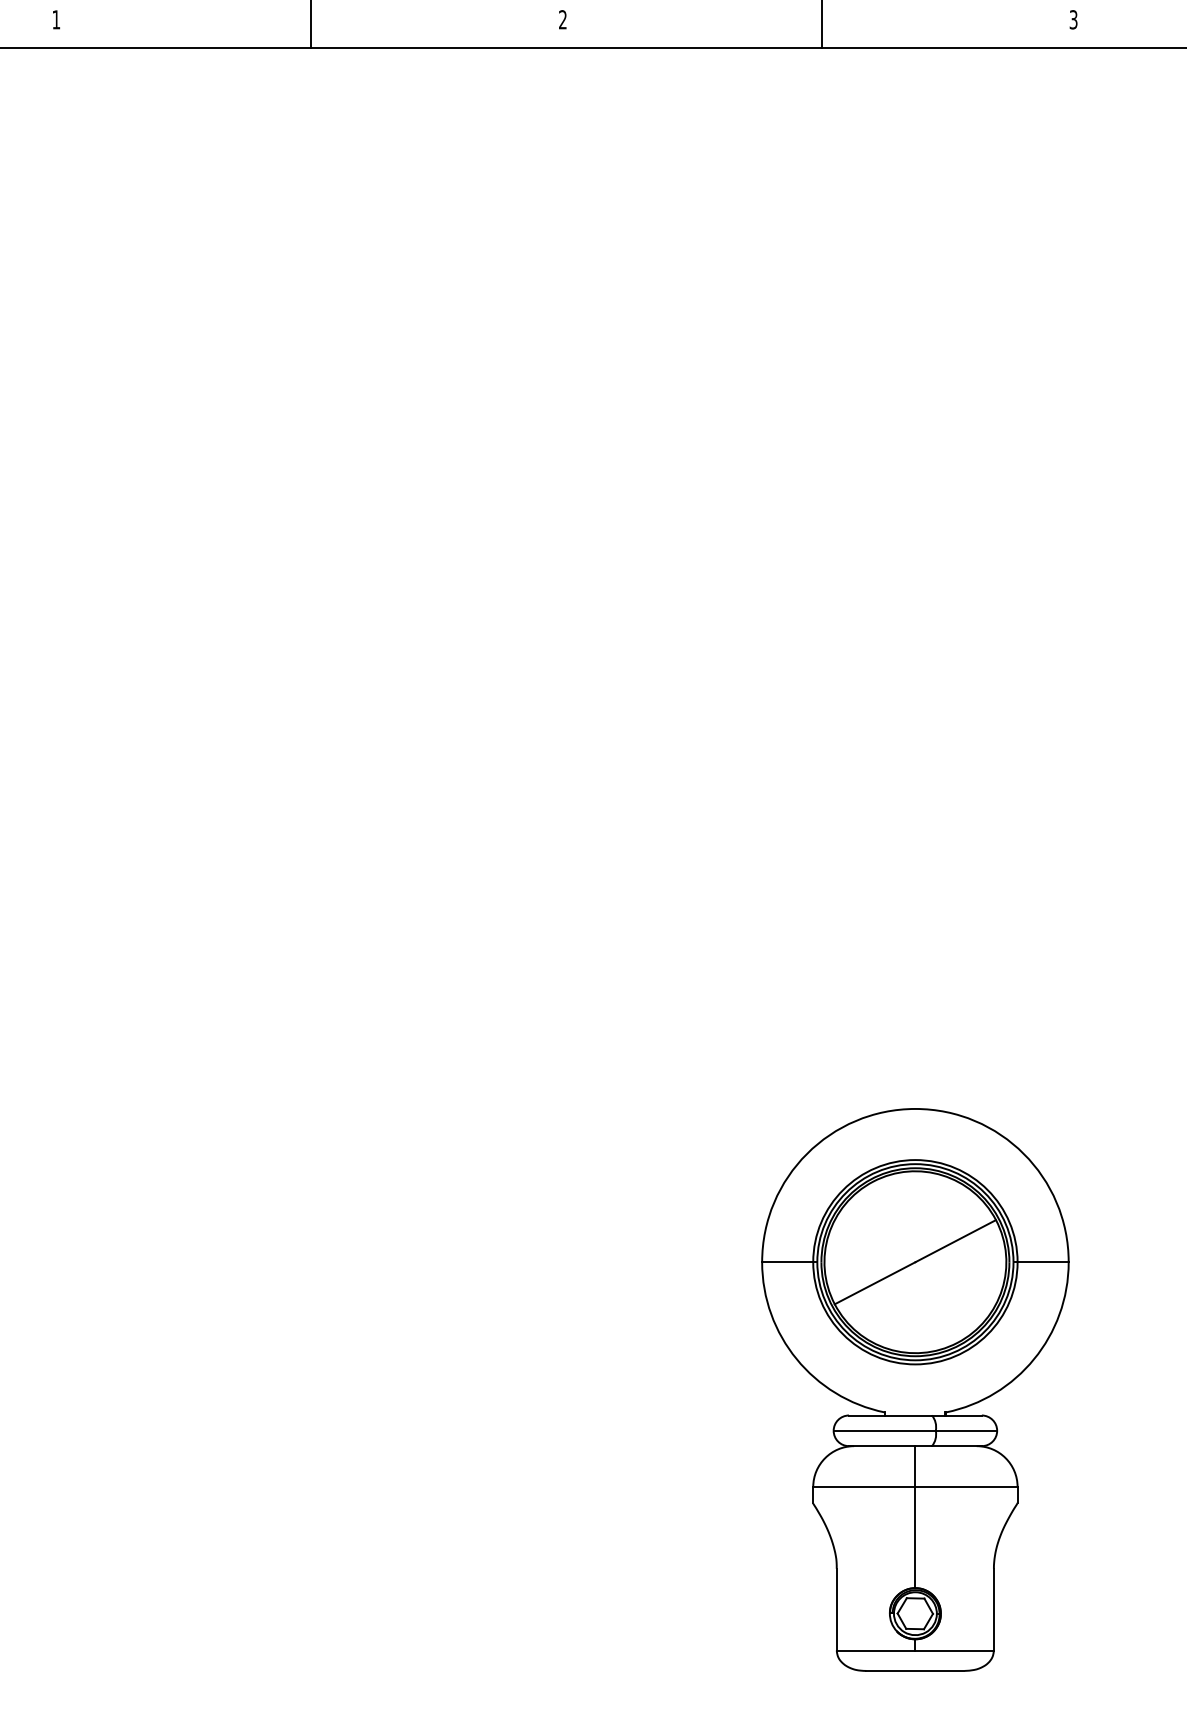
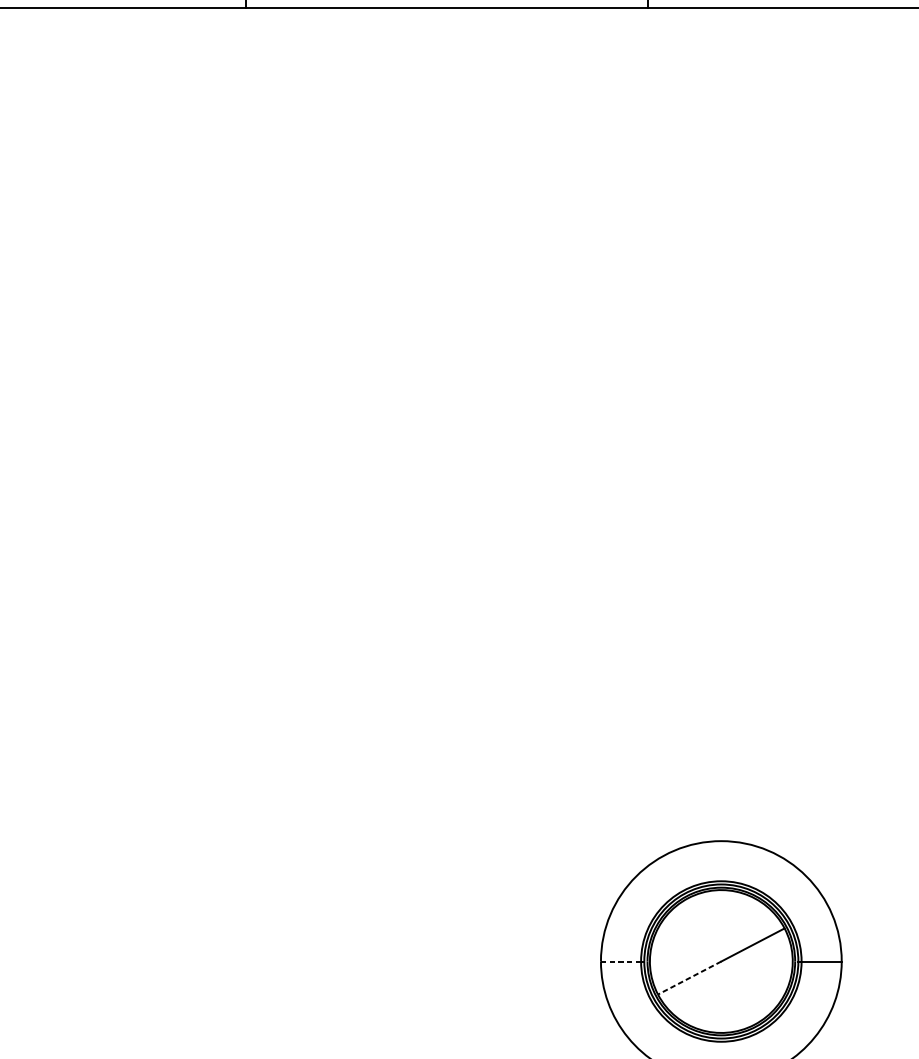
line: (787, 1262) -> (620, 961), solid -> dashed
line: (875, 1283) -> (689, 978), solid -> dashed

